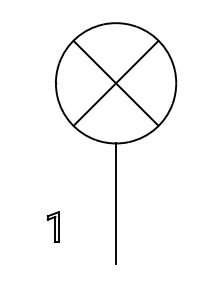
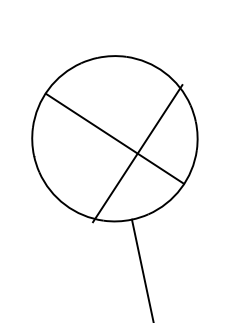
line: (115, 83) -> (137, 153), moved

